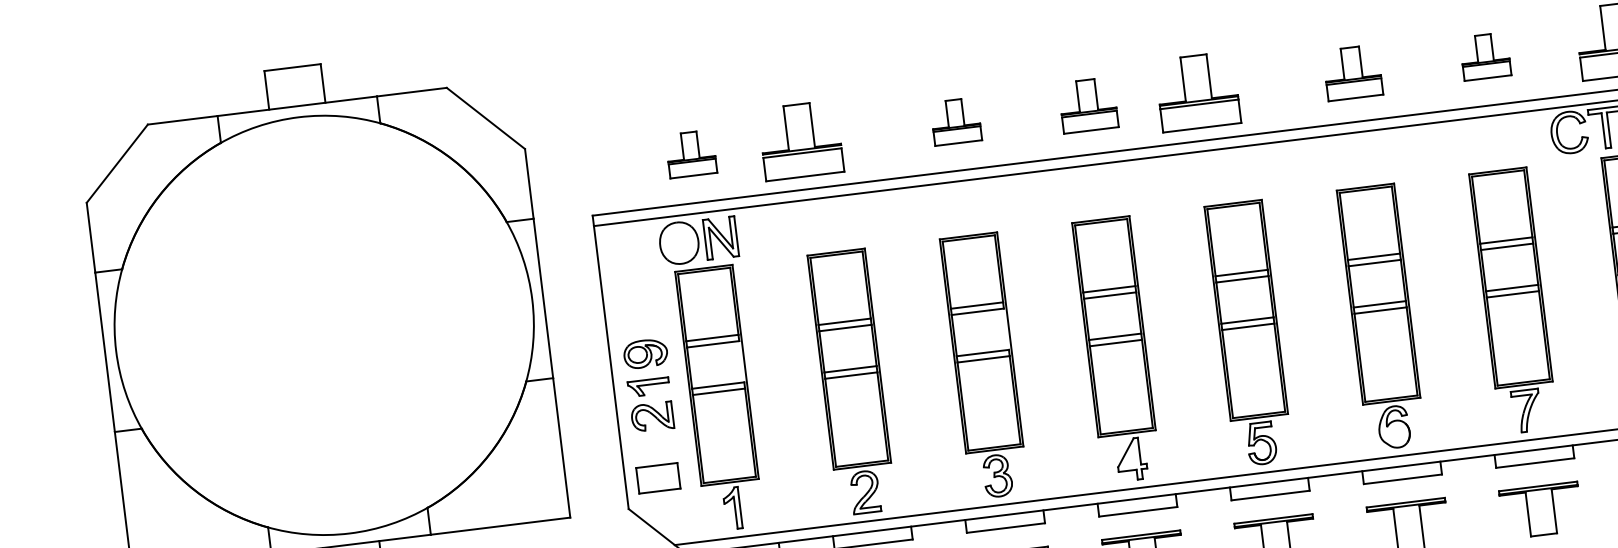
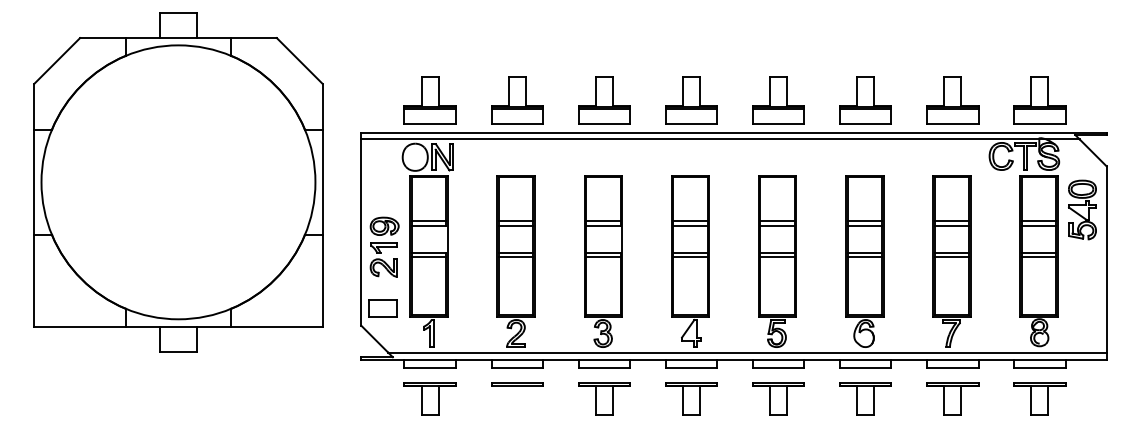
part: (1484, 56) -> (952, 100), size x1.67
part: (1352, 72) -> (865, 100), size x1.43
part: (1197, 91) -> (778, 100), moved
part: (1088, 105) -> (691, 100), size x1.43
part: (956, 121) -> (604, 100), size x1.67
part: (801, 140) -> (517, 100), moved
part: (690, 154) -> (429, 100), size x1.67

